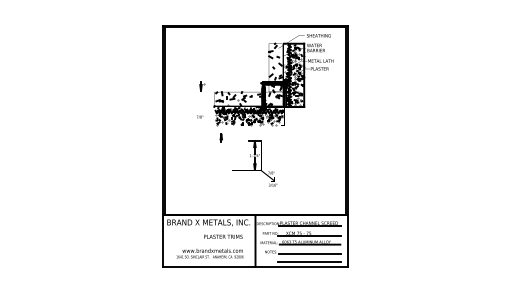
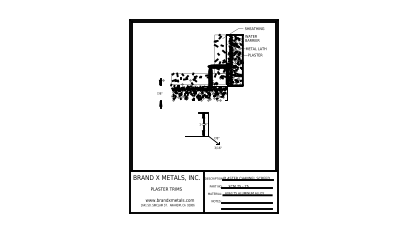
part: (202, 86) -> (161, 81), moved
part: (220, 137) -> (160, 104), moved
text: (223, 236) -> (166, 188), moved

